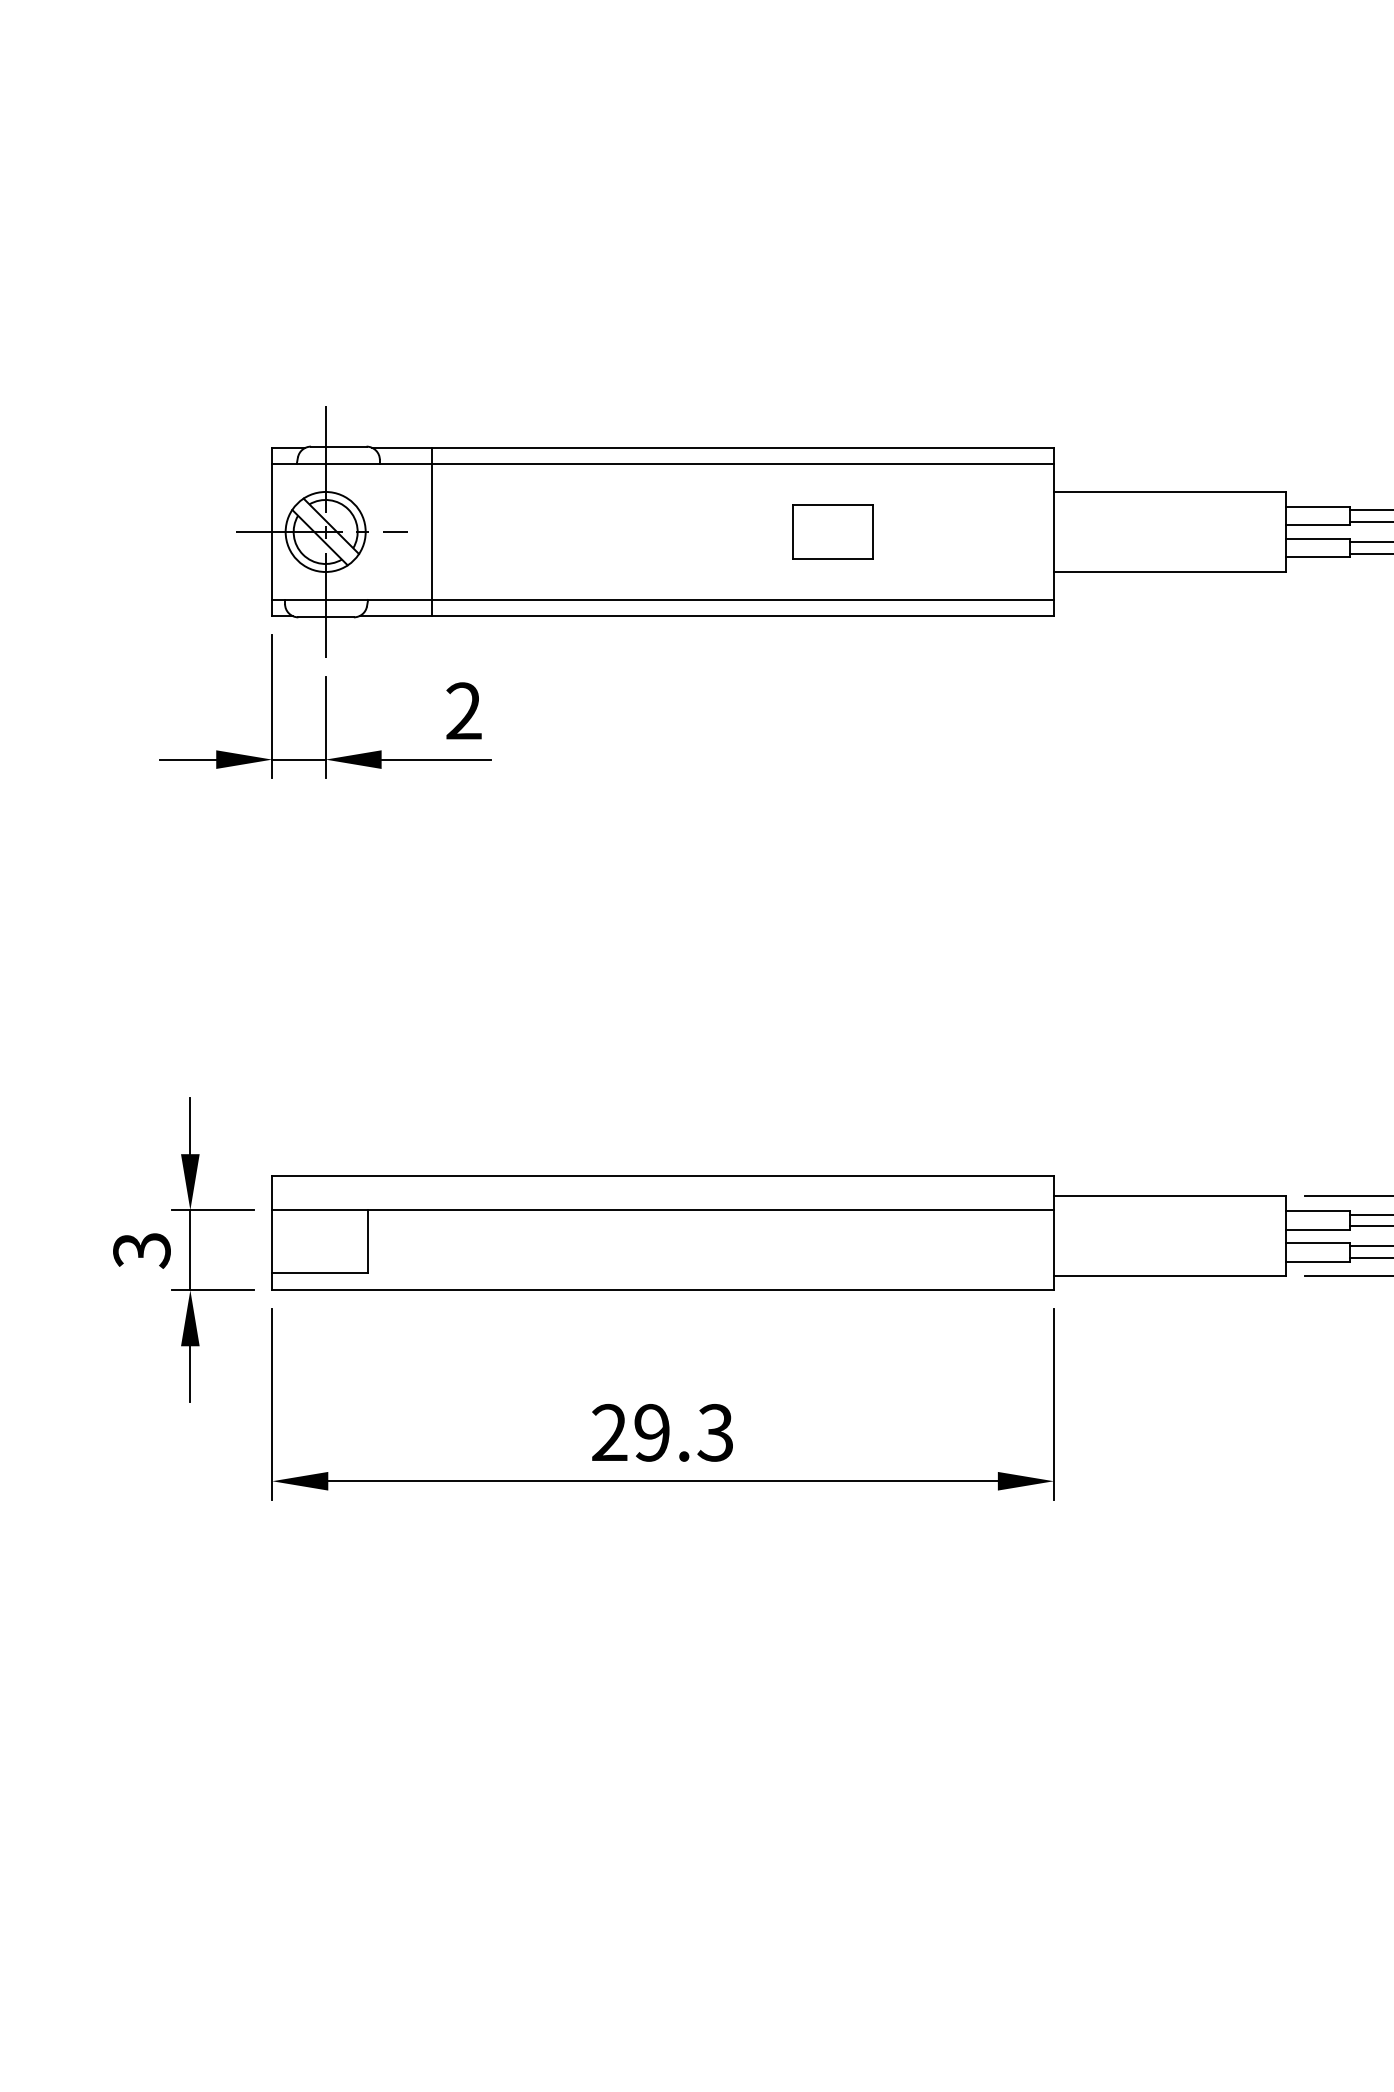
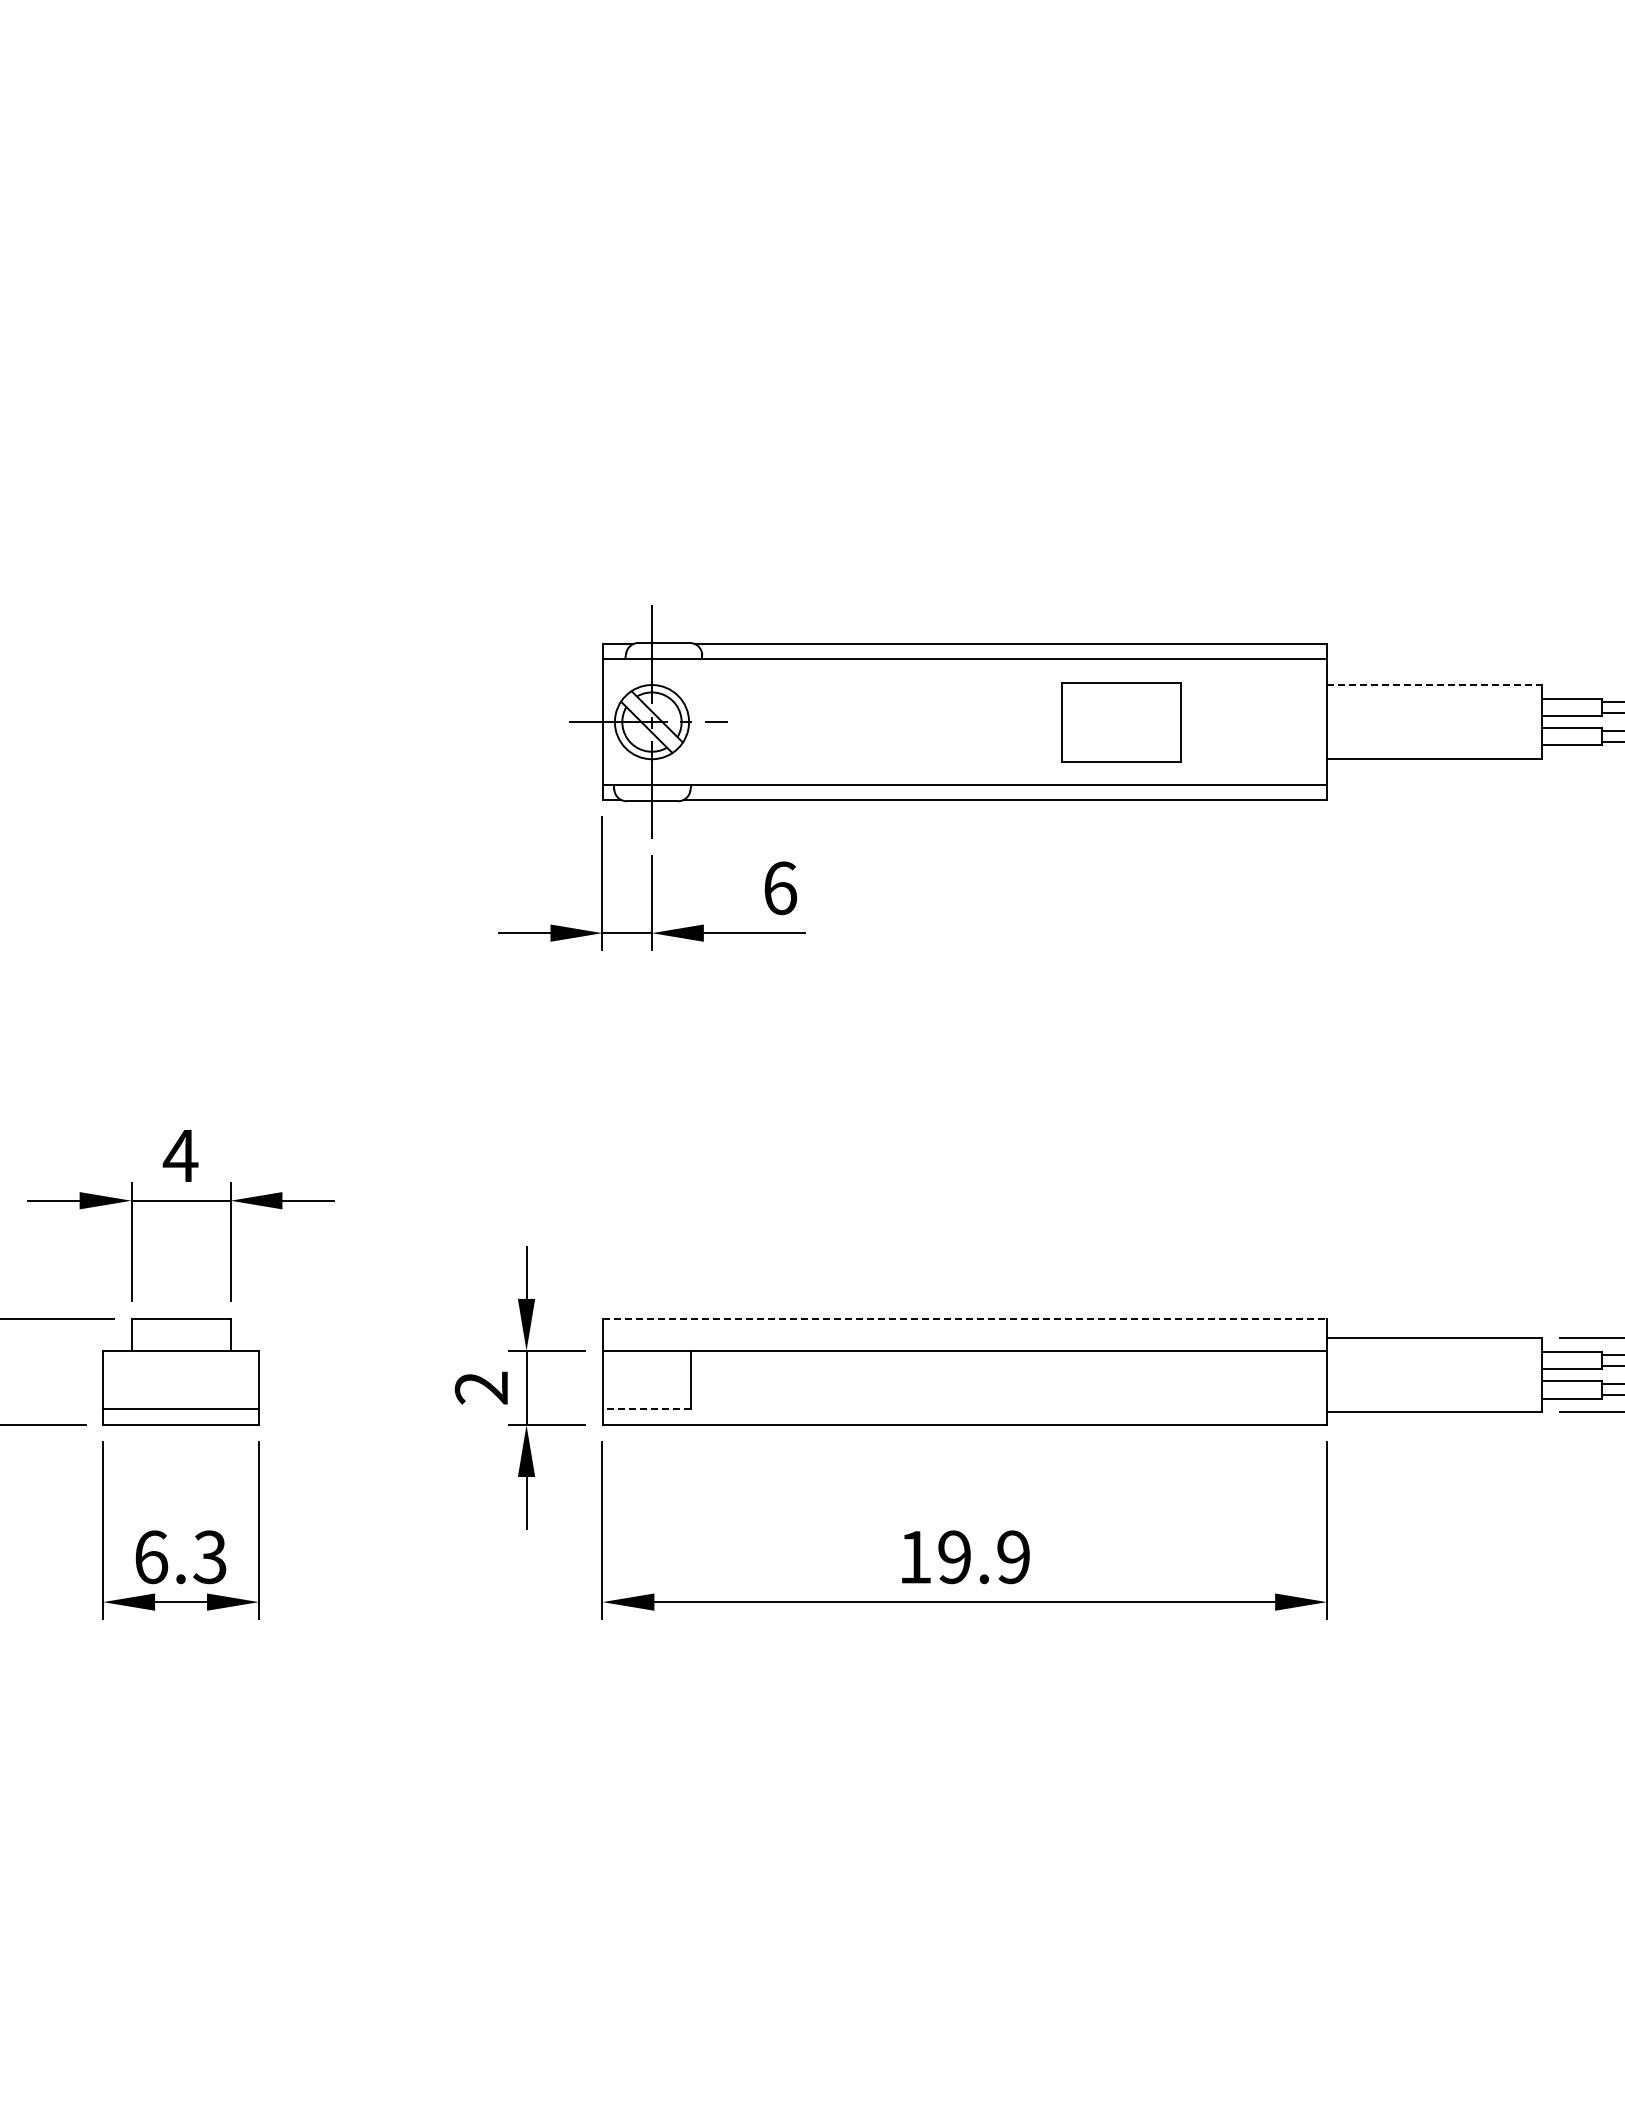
line: (1169, 492) -> (1434, 685), solid -> dashed
part: (832, 531) -> (1121, 721), size x1.6
line: (431, 532) -> (750, 722), removed
text: (464, 711) -> (780, 888), 2 -> 6
line: (663, 1175) -> (965, 1318), solid -> dashed
text: (141, 1250) -> (481, 1388), 3 -> 2
line: (319, 1272) -> (646, 1408), solid -> dashed
text: (662, 1433) -> (964, 1557), 29.3 -> 19.9

